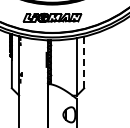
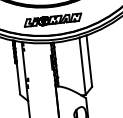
line: (84, 62) -> (89, 61), dashed -> solid

